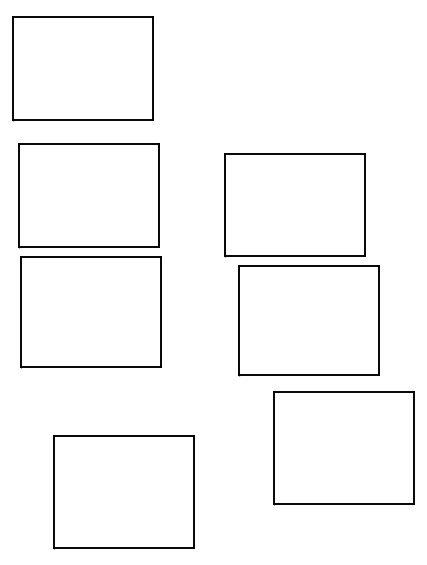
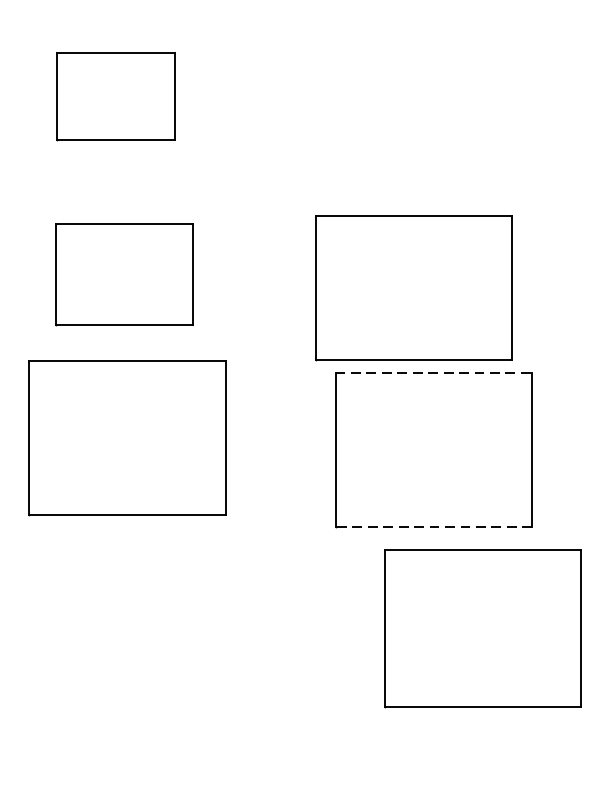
part: (82, 68) -> (115, 96), size x0.6
part: (88, 195) -> (124, 274), size x0.7
line: (309, 265) -> (434, 372), solid -> dashed
line: (308, 375) -> (432, 527), solid -> dashed
part: (123, 492) -> (173, 691), removed

